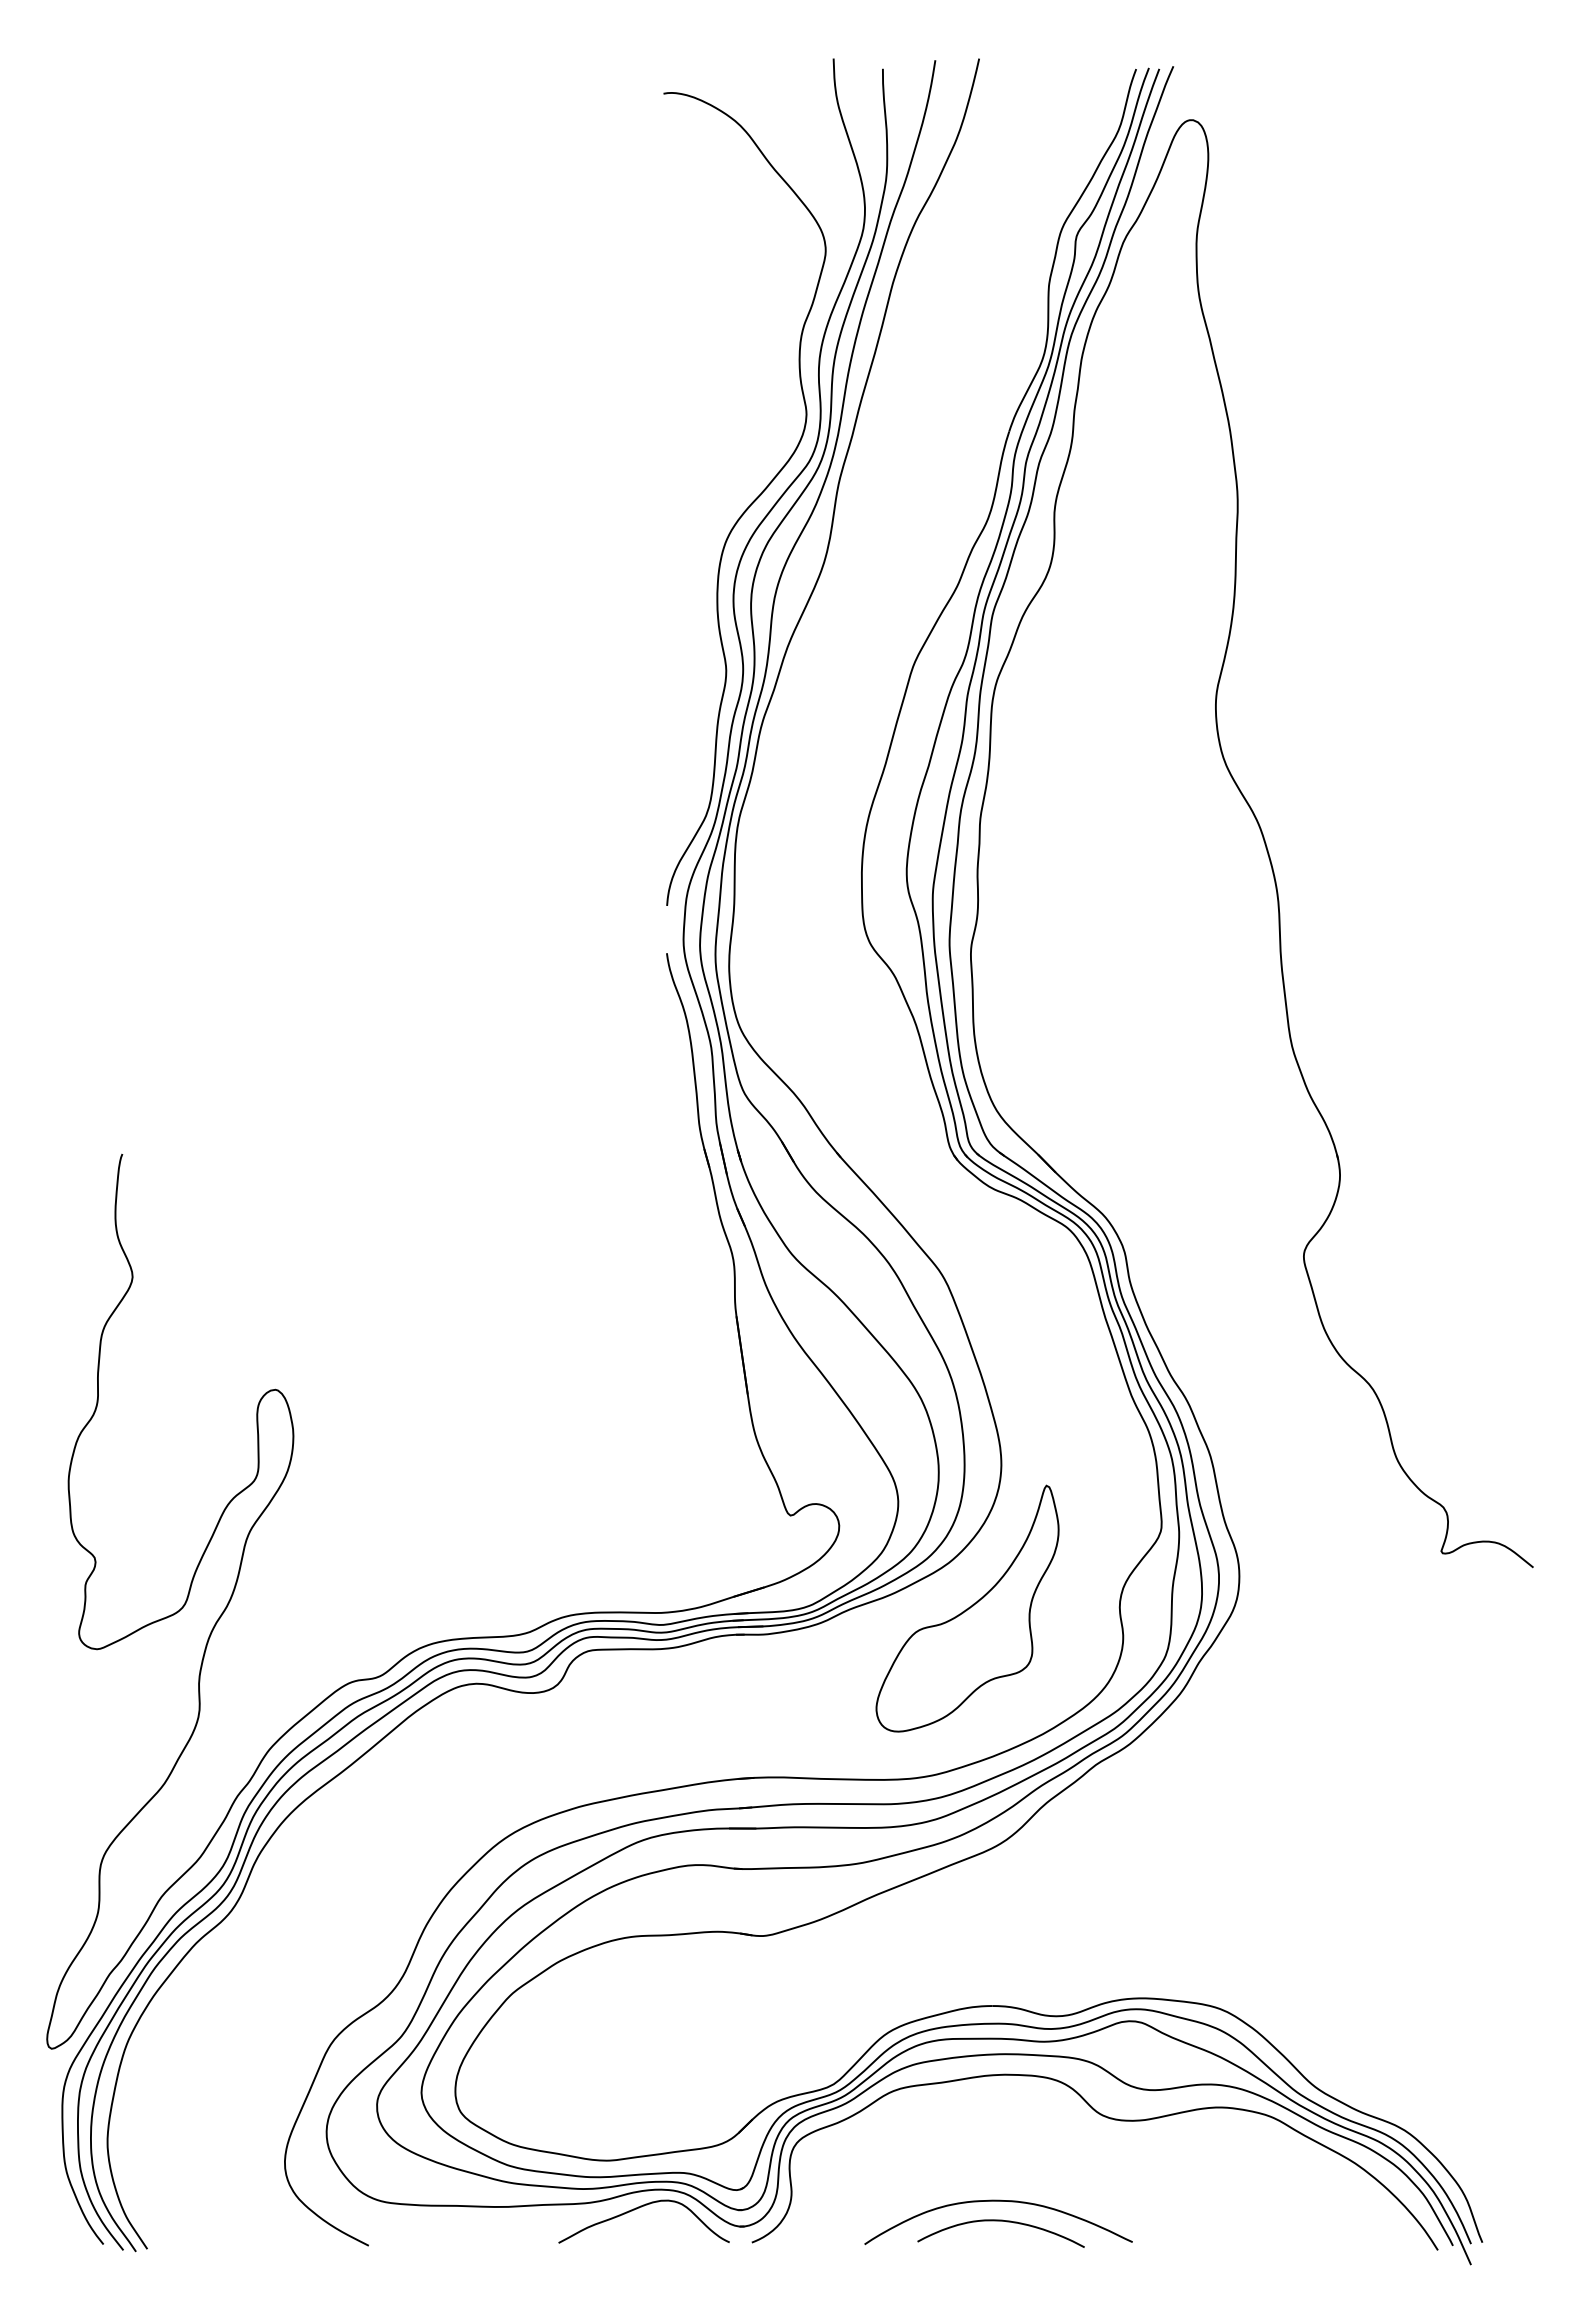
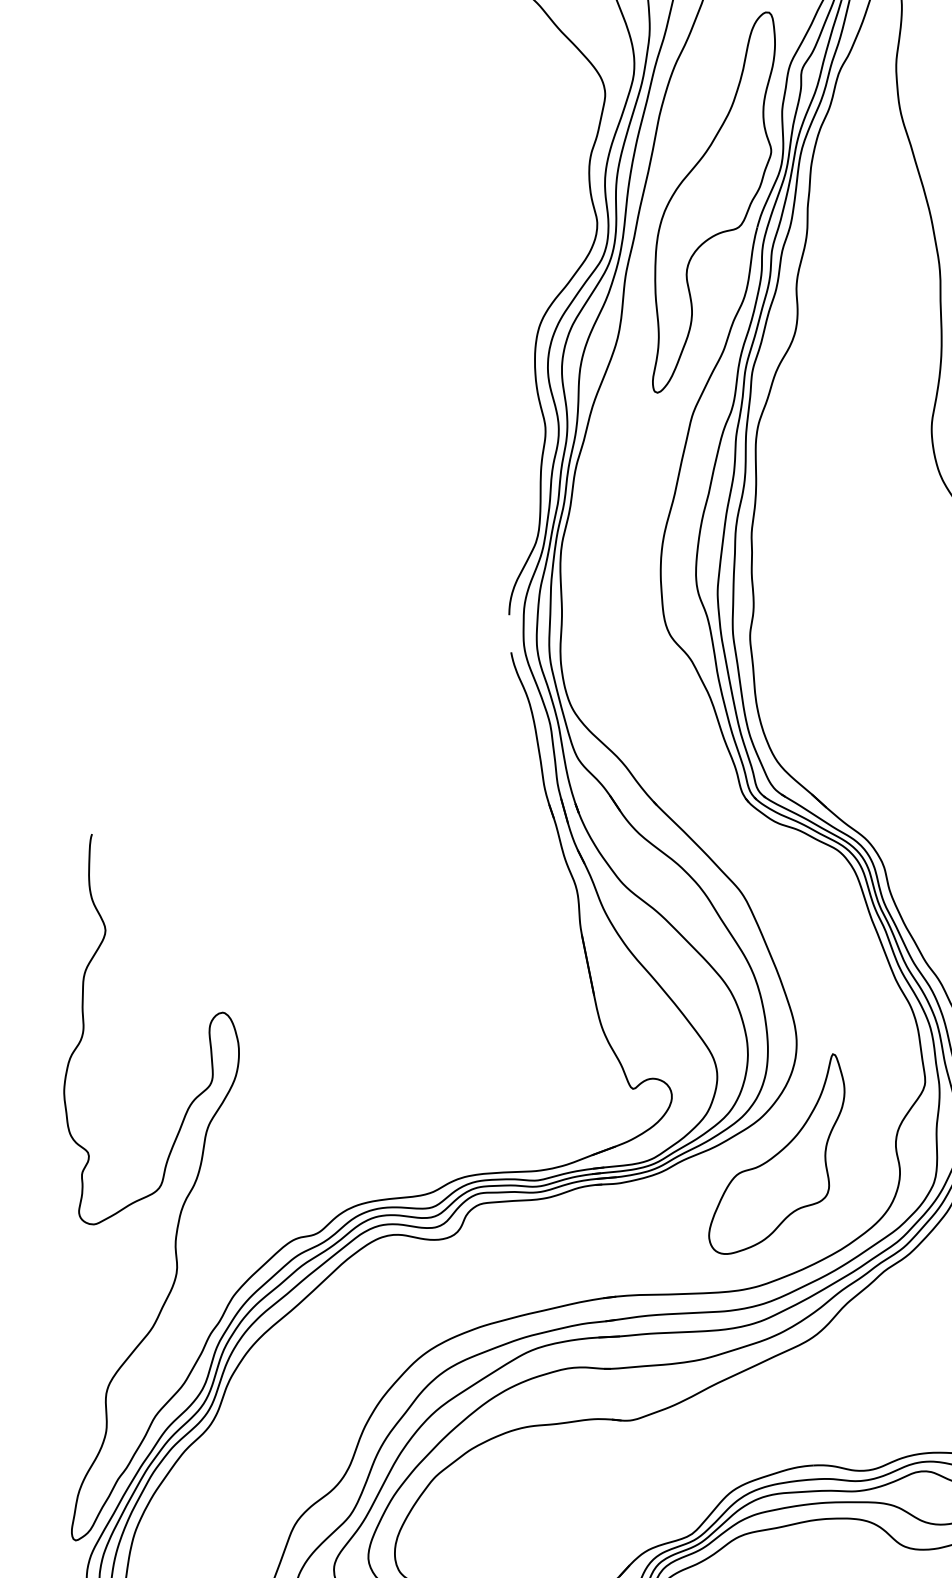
part: (954, 396) -> (712, 202), added

